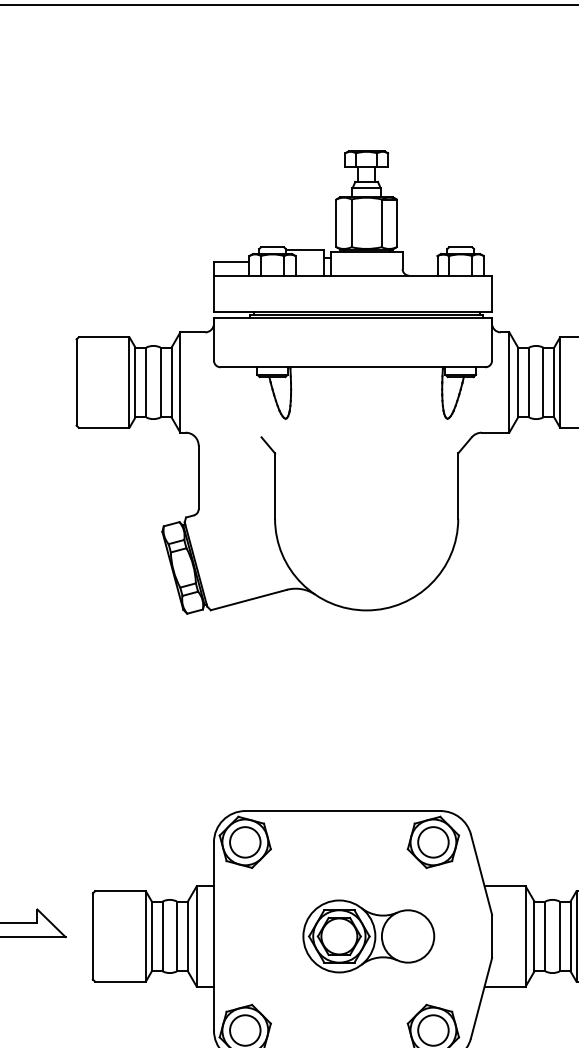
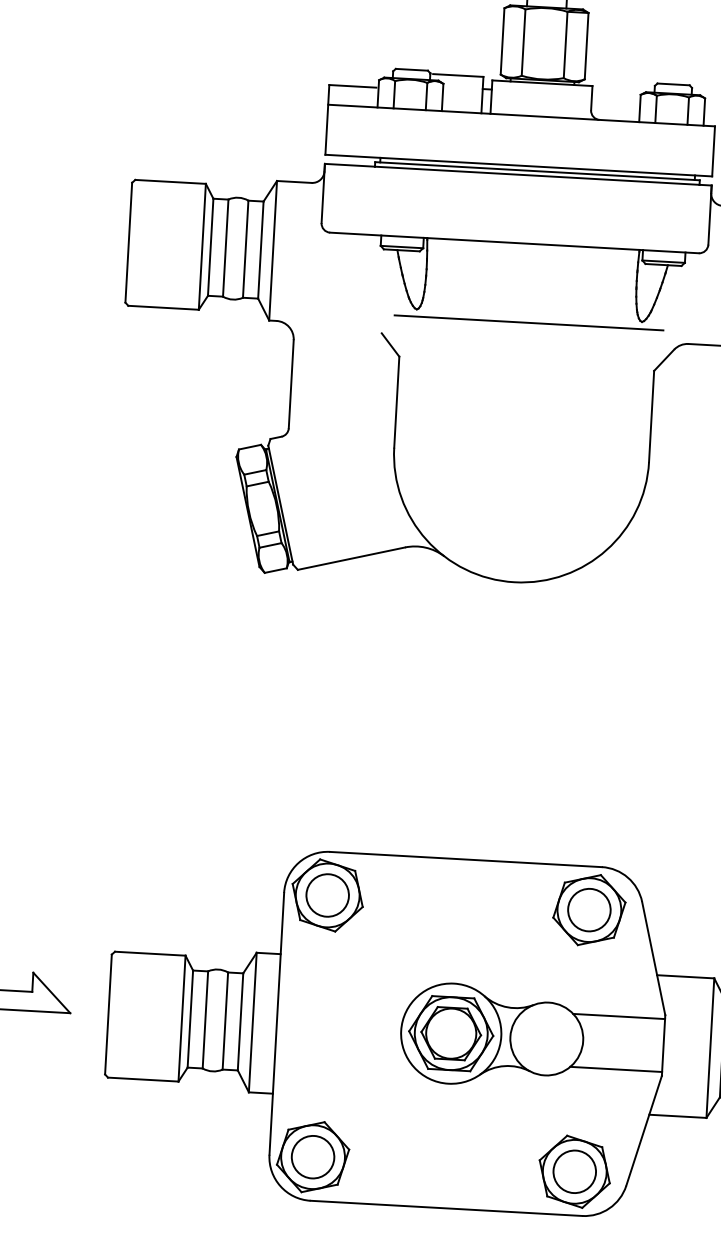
line: (366, 423) -> (528, 322), added
line: (459, 917) -> (619, 1016), added
line: (459, 955) -> (616, 1069), added

